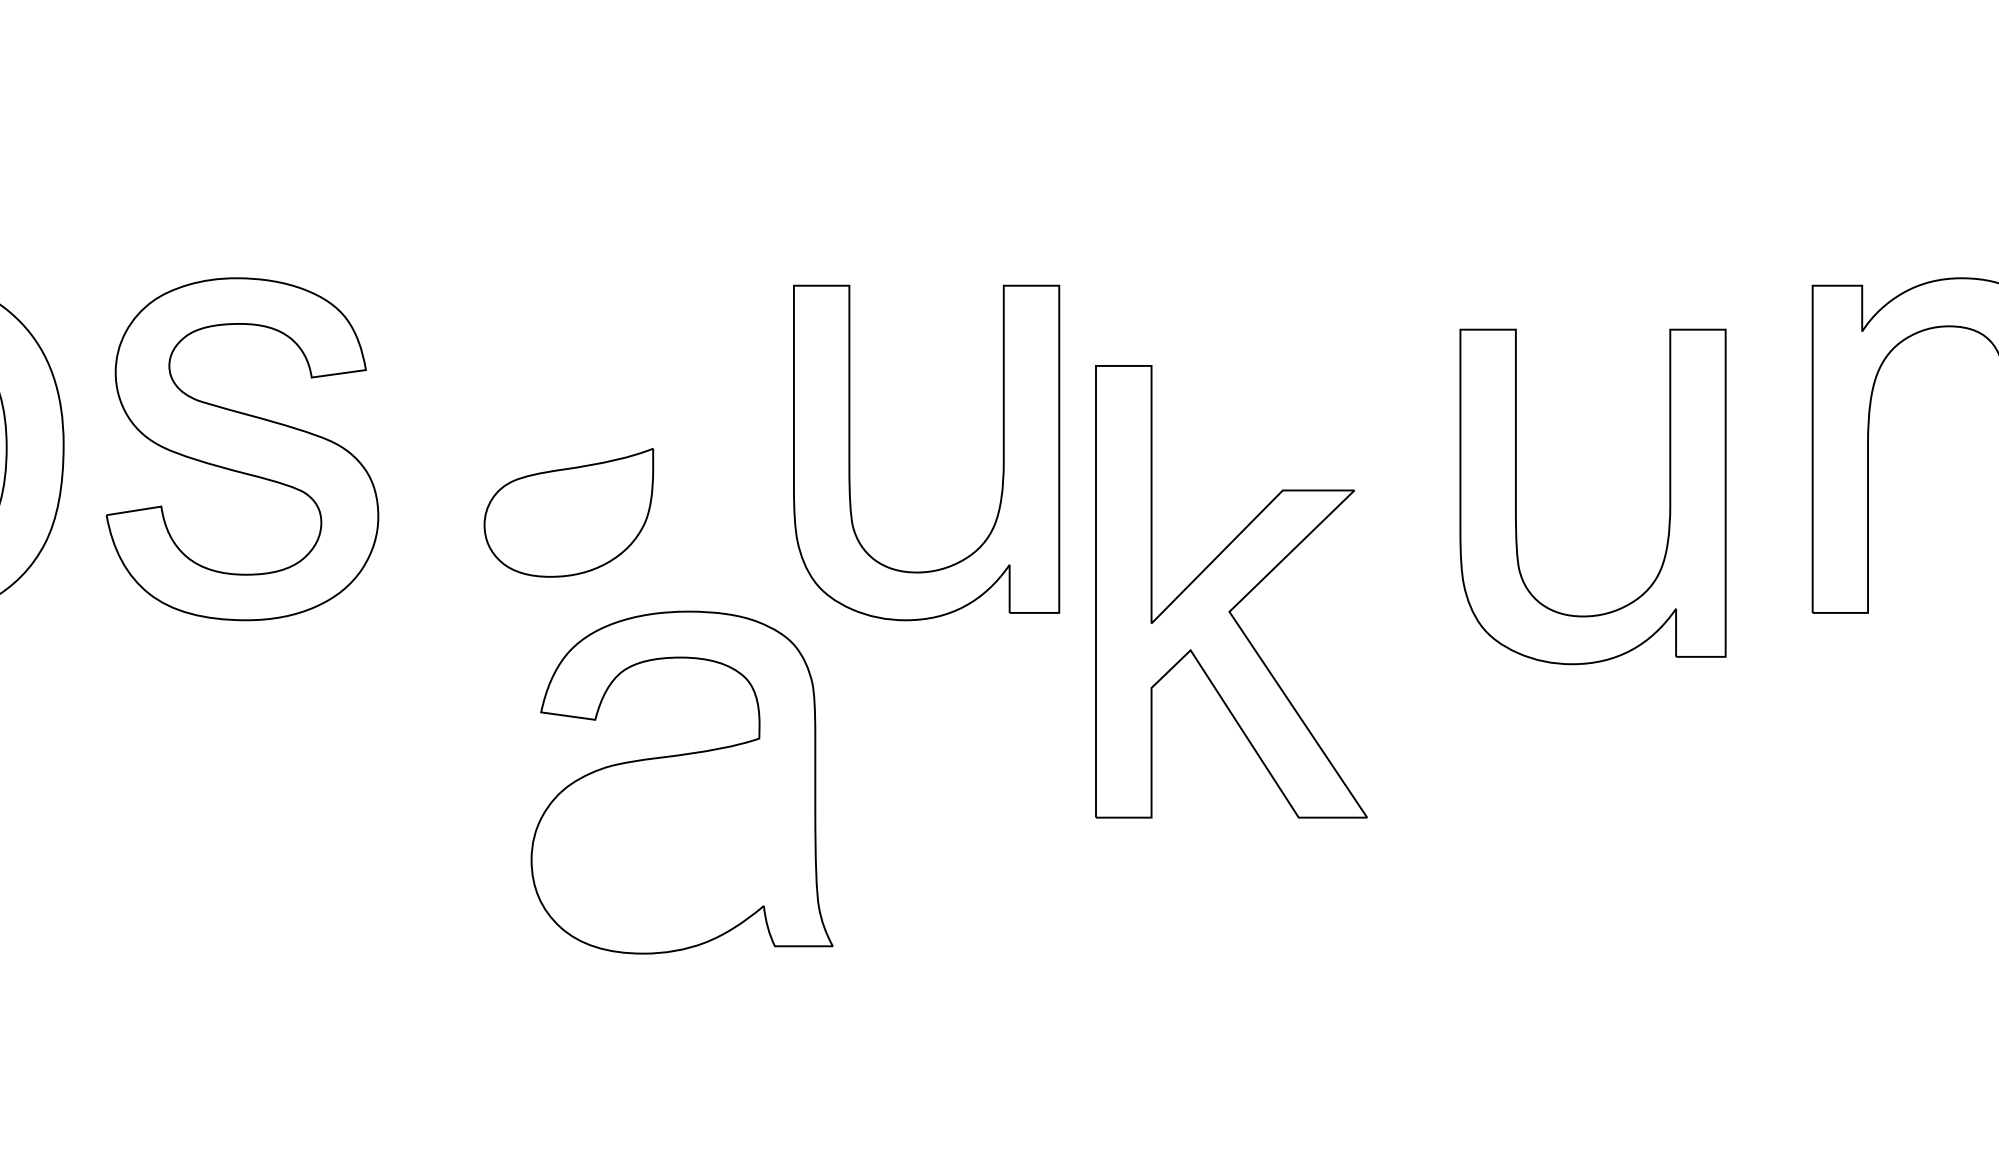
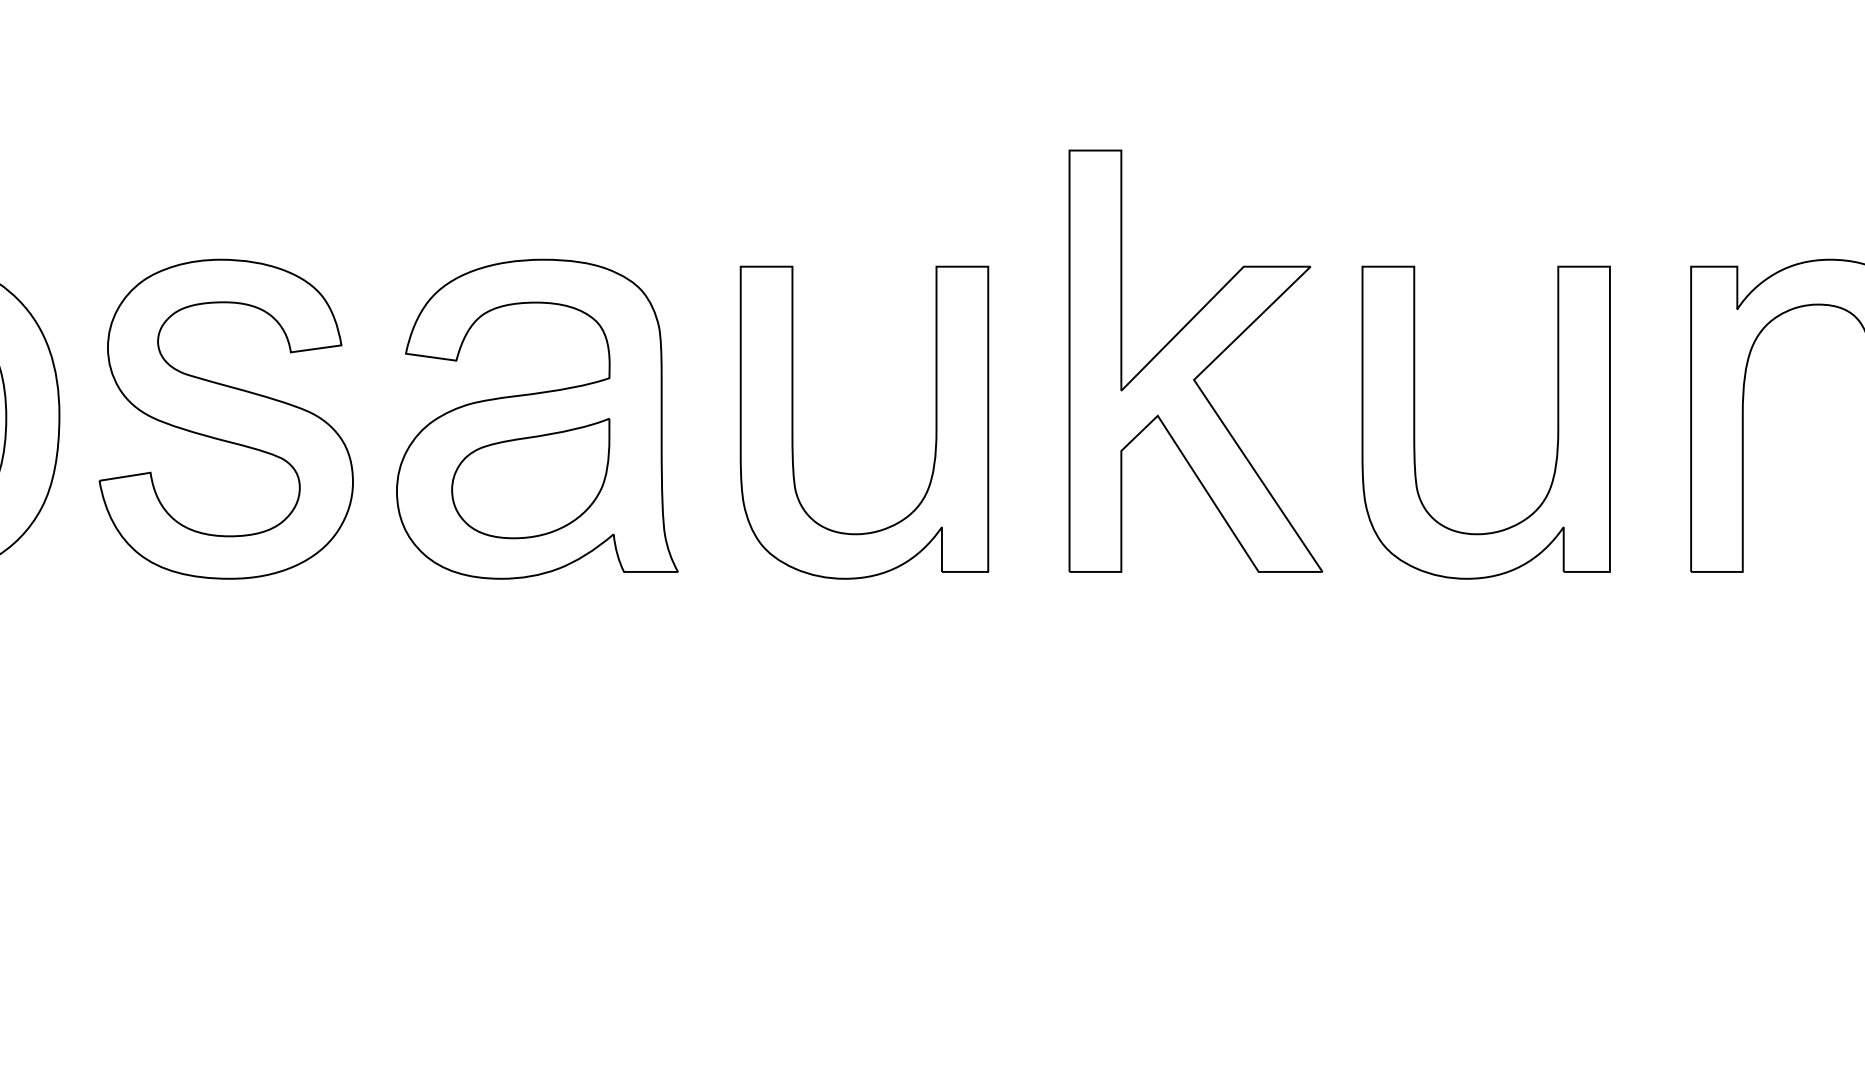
part: (1517, 496) -> (1415, 422), moved
part: (1231, 591) -> (1195, 360), moved
part: (682, 781) -> (537, 418), moved

